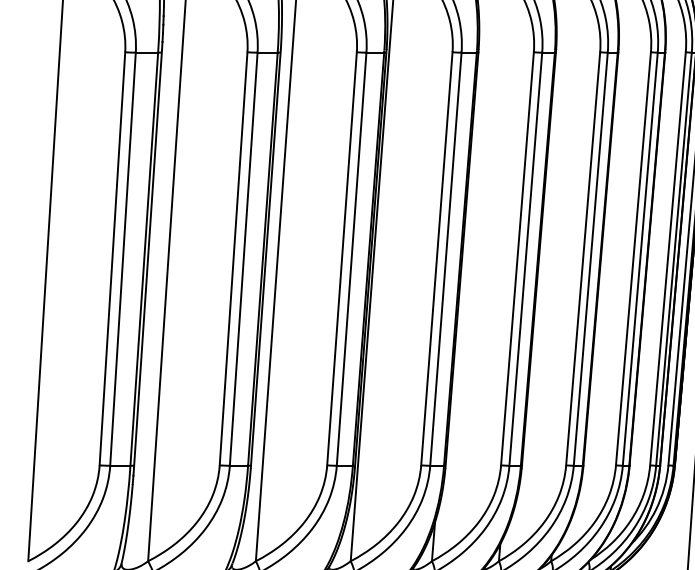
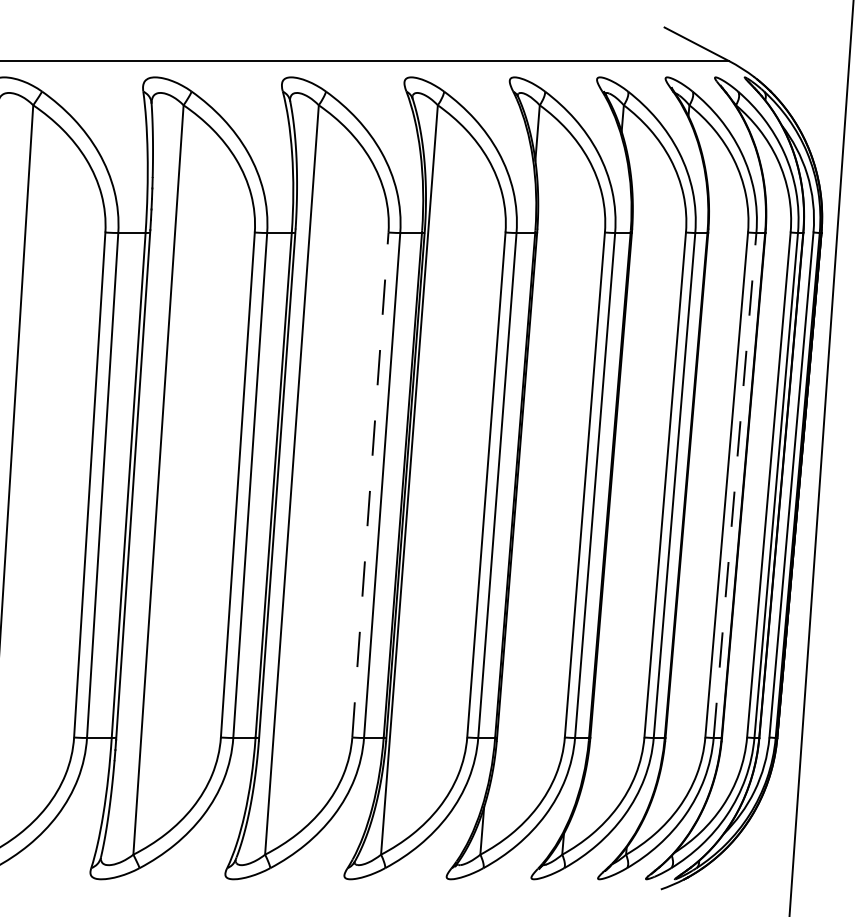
line: (342, 258) -> (370, 484), solid -> dashed
line: (640, 258) -> (735, 484), solid -> dashed

